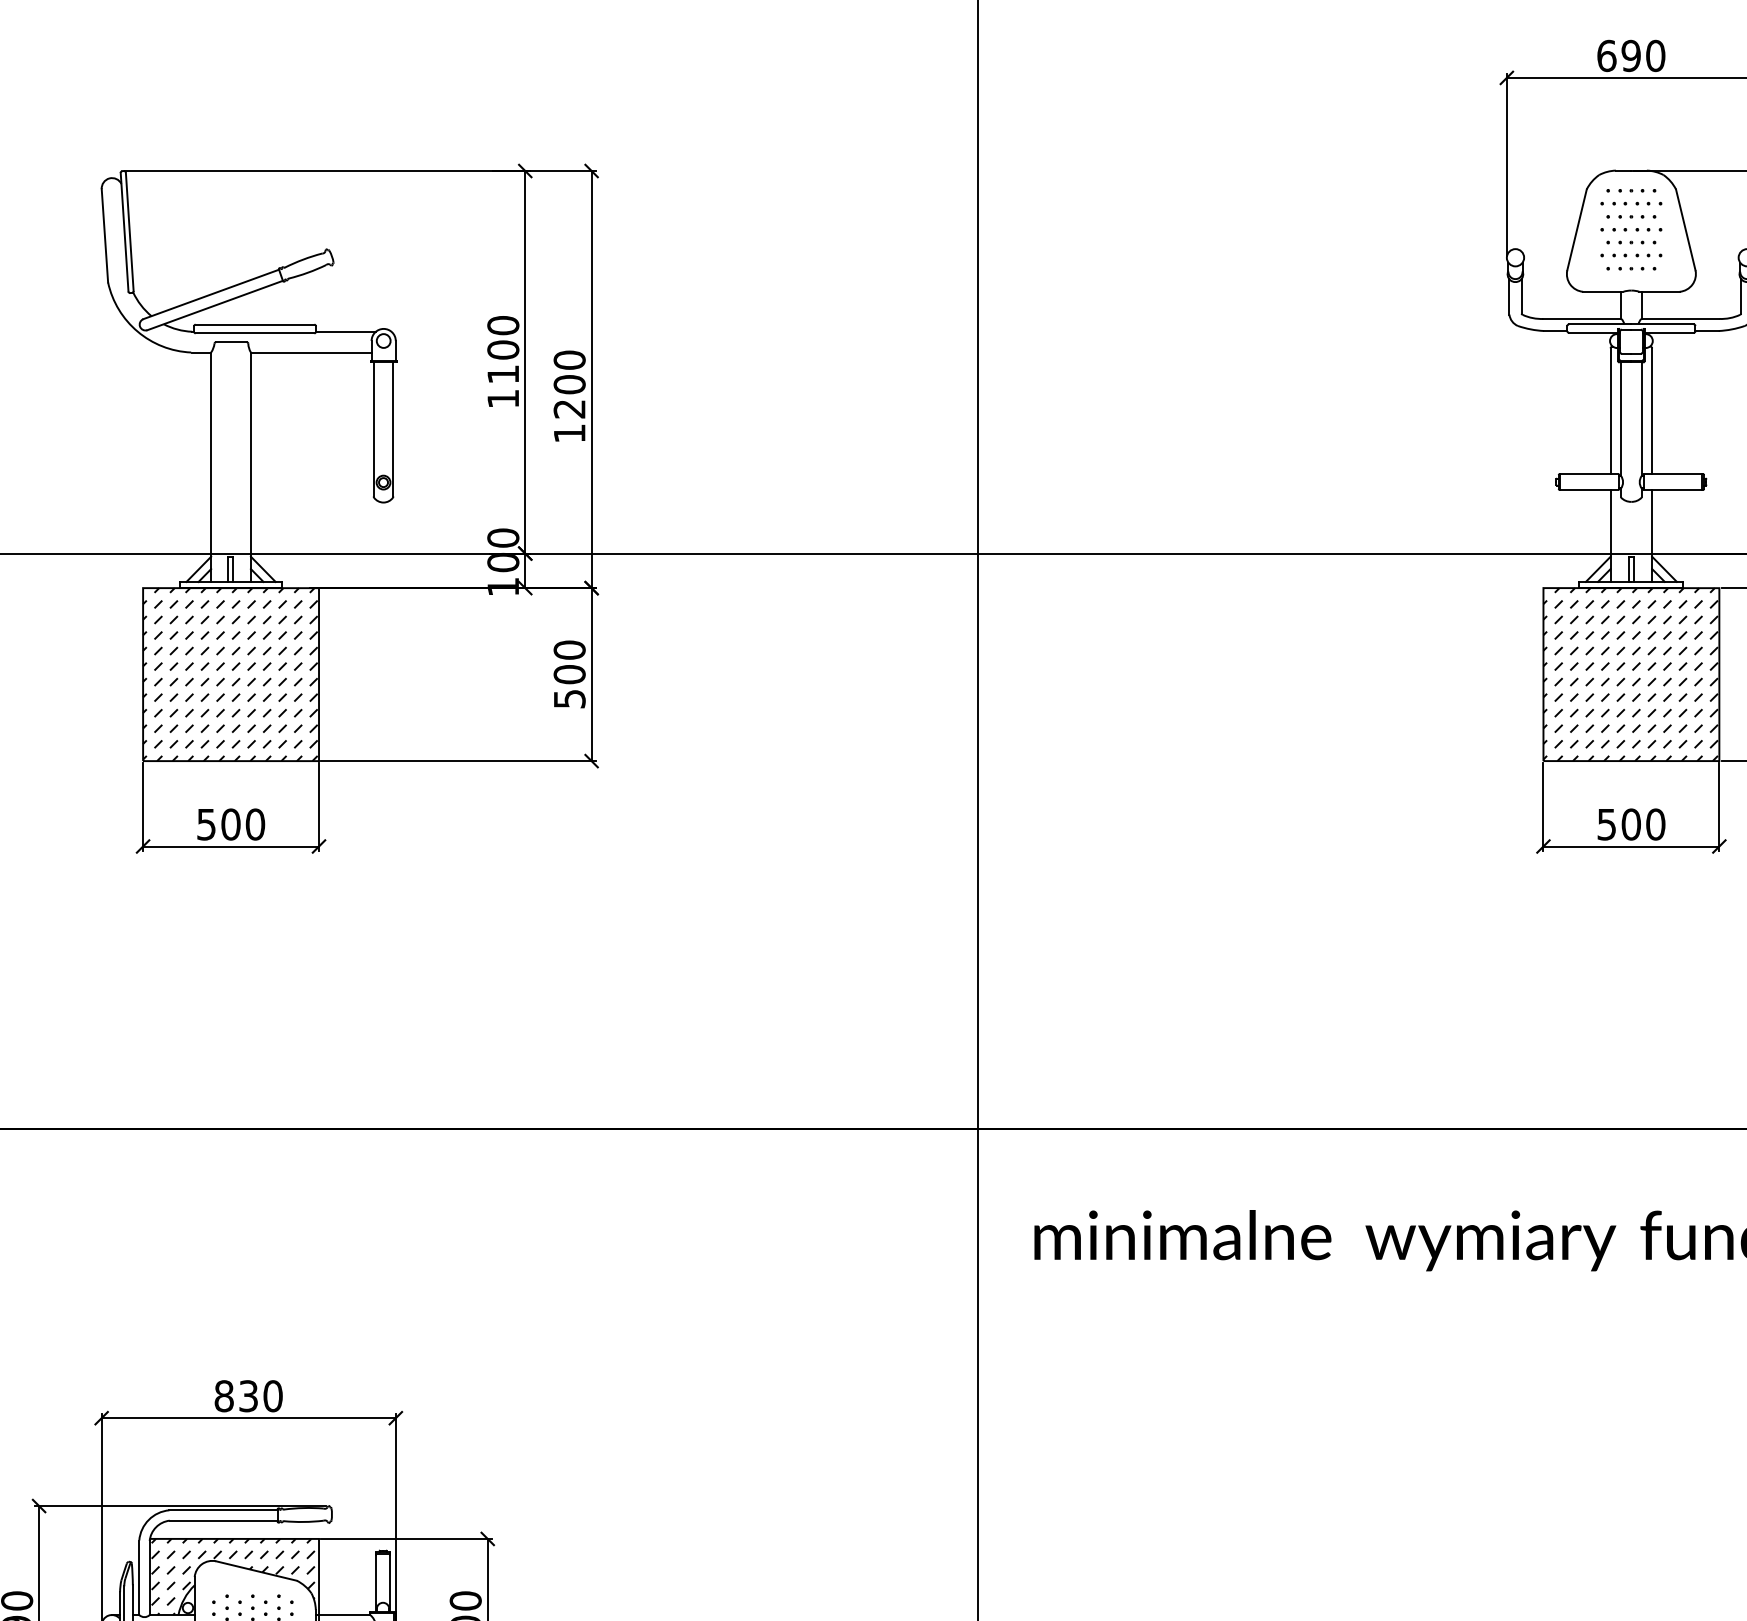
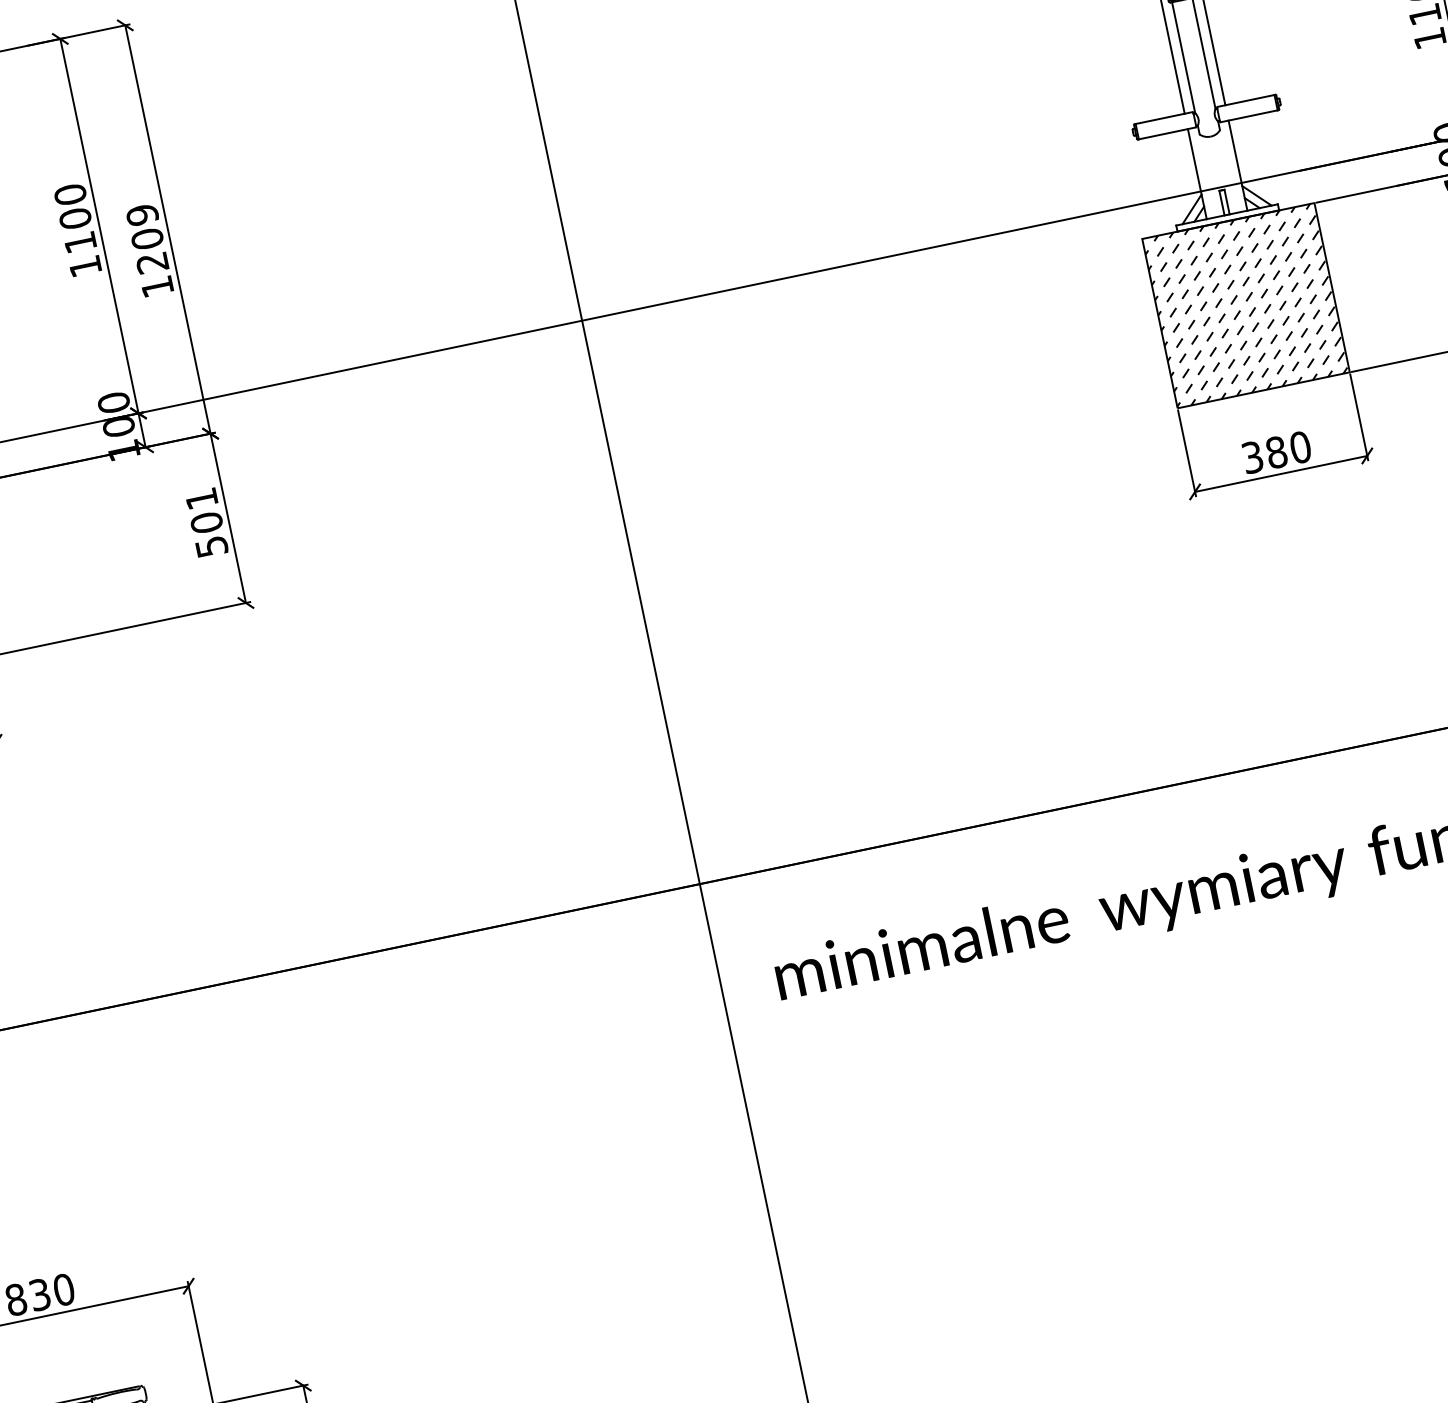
text: (569, 359) -> (142, 214), 1200 -> 1209
text: (569, 649) -> (201, 498), 500 -> 501
text: (1619, 824) -> (1265, 454), 500 -> 380

